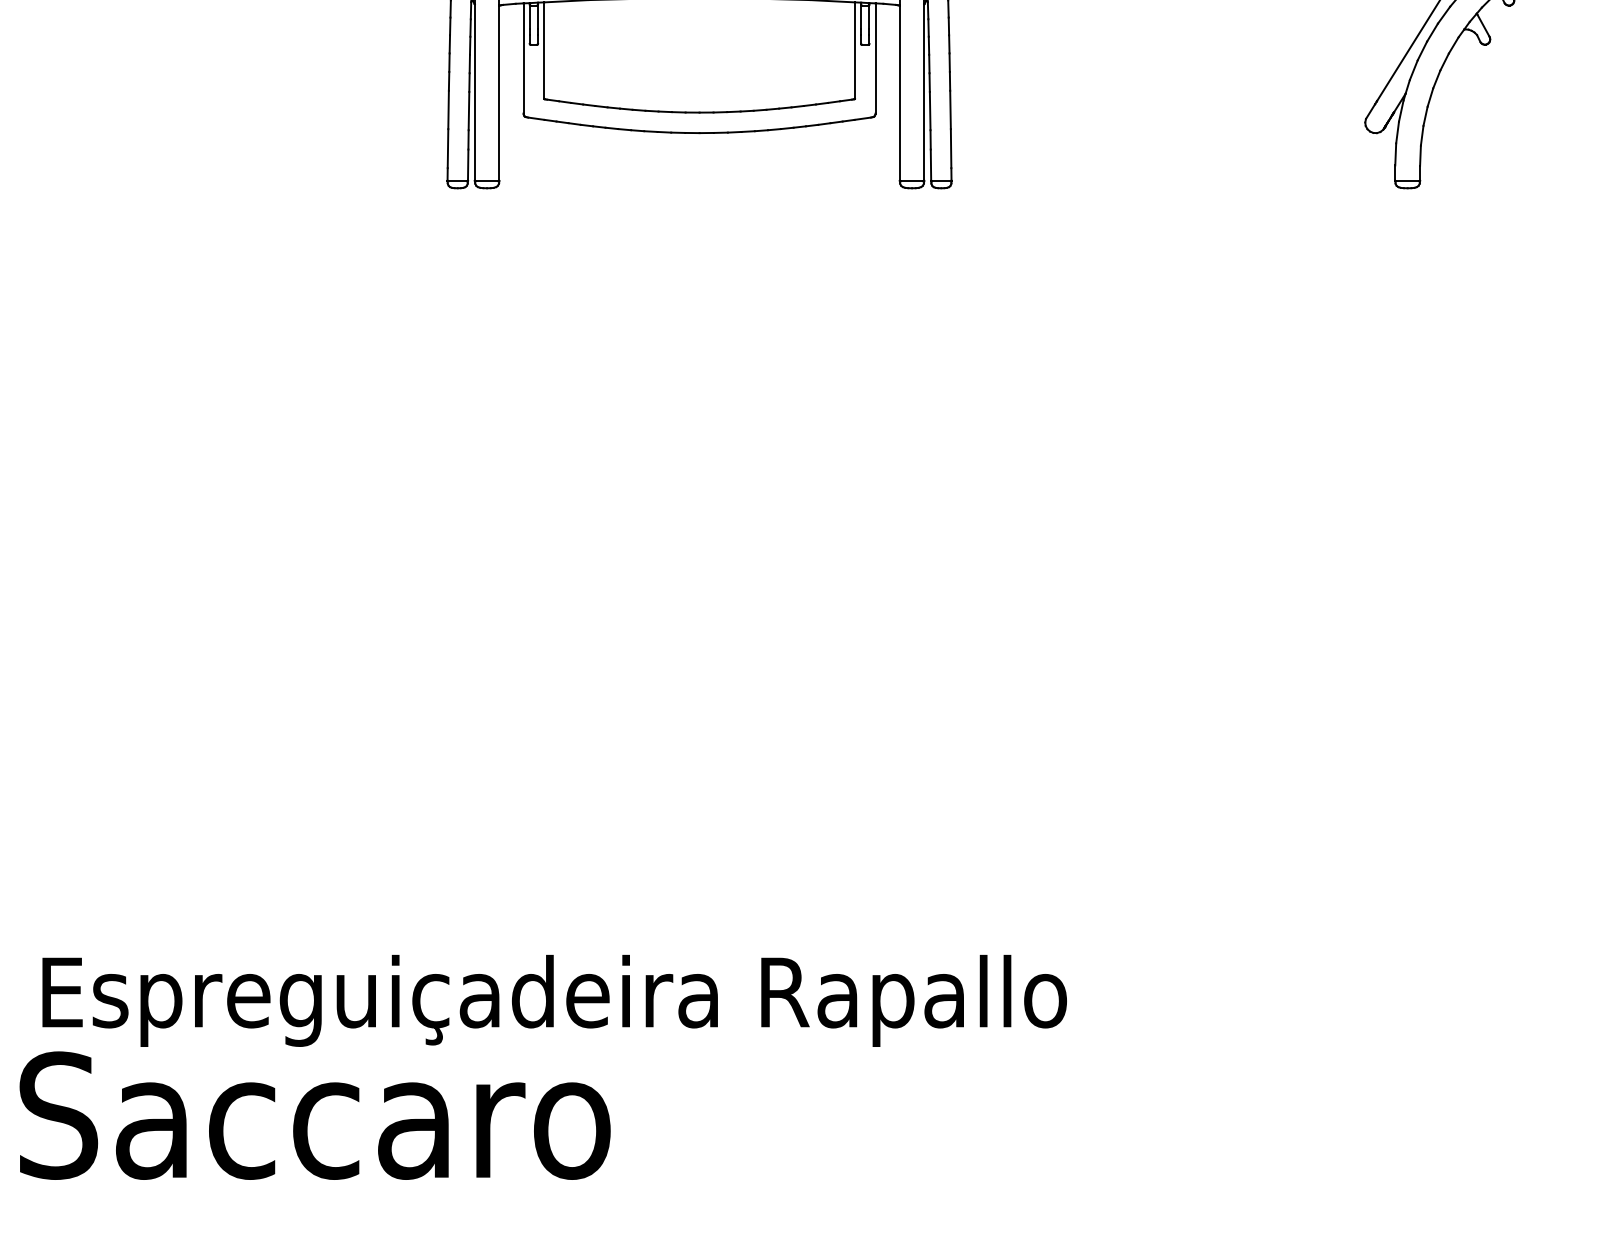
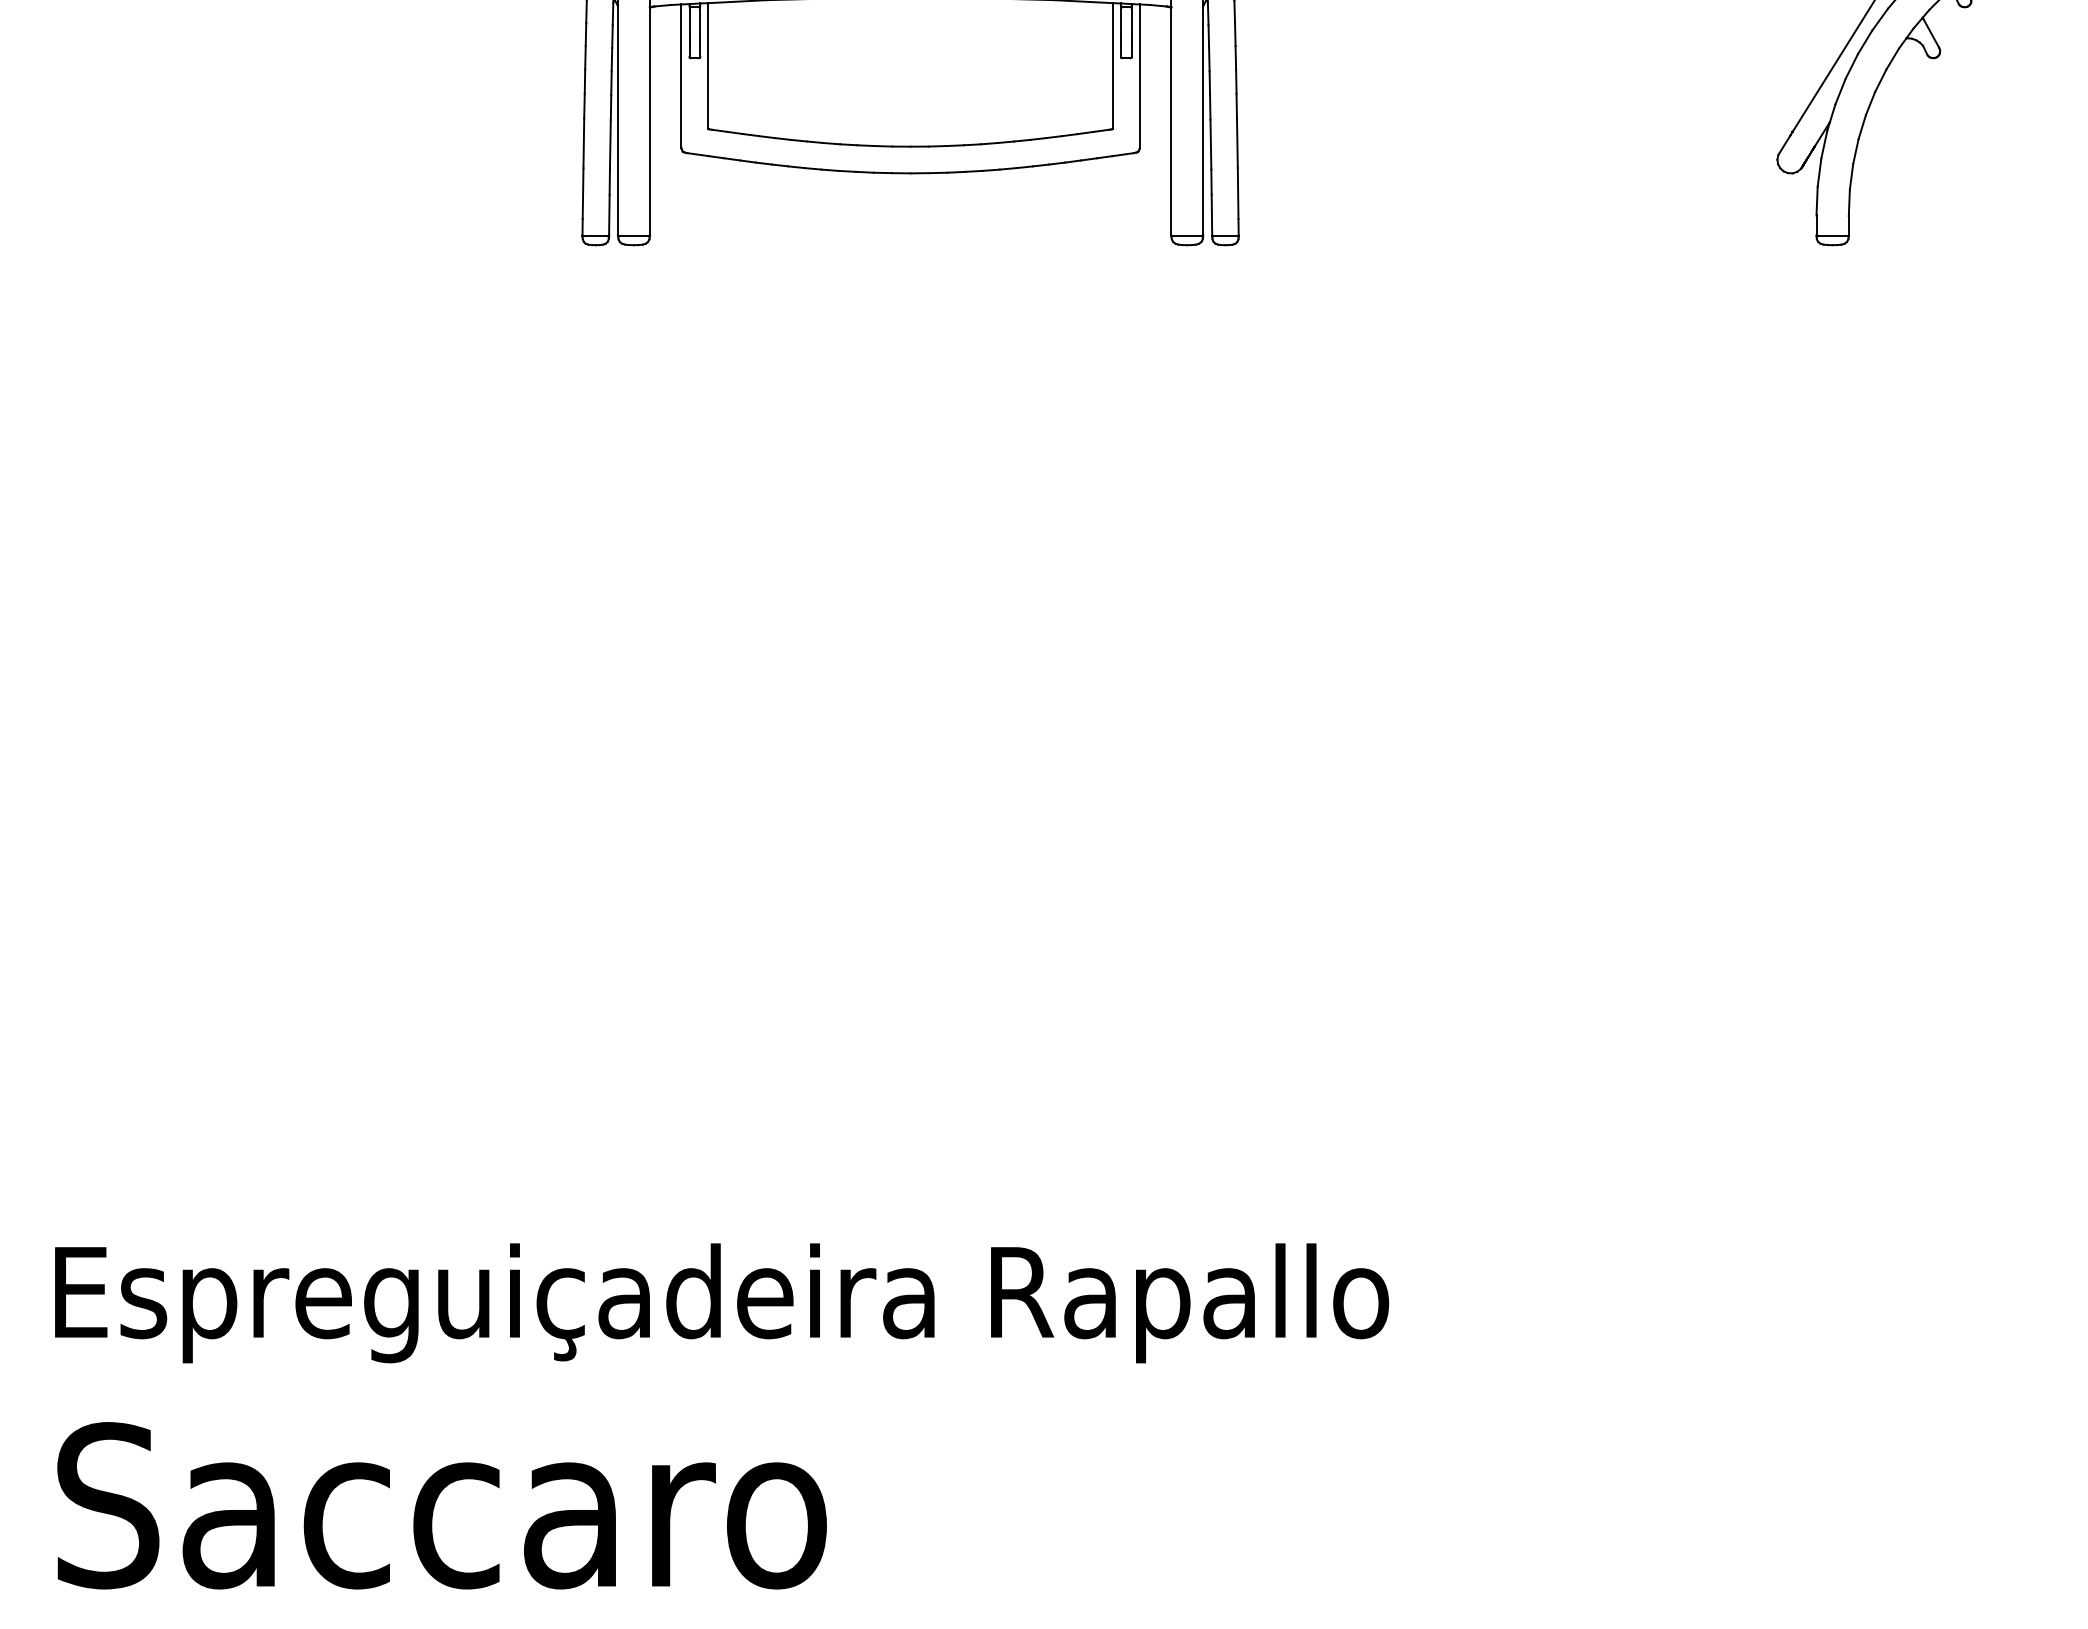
text: (314, 1115) -> (441, 1505), moved

